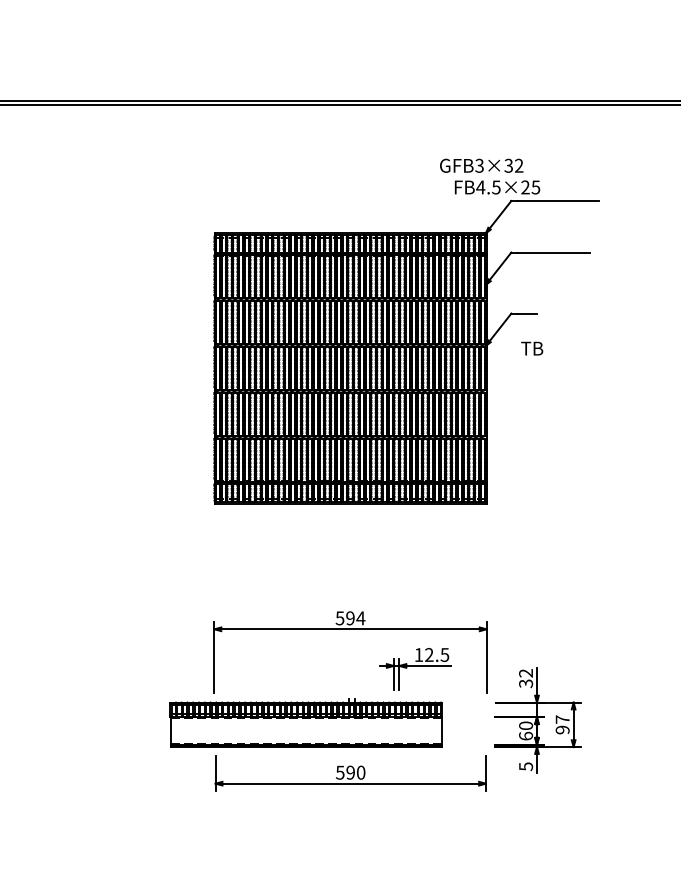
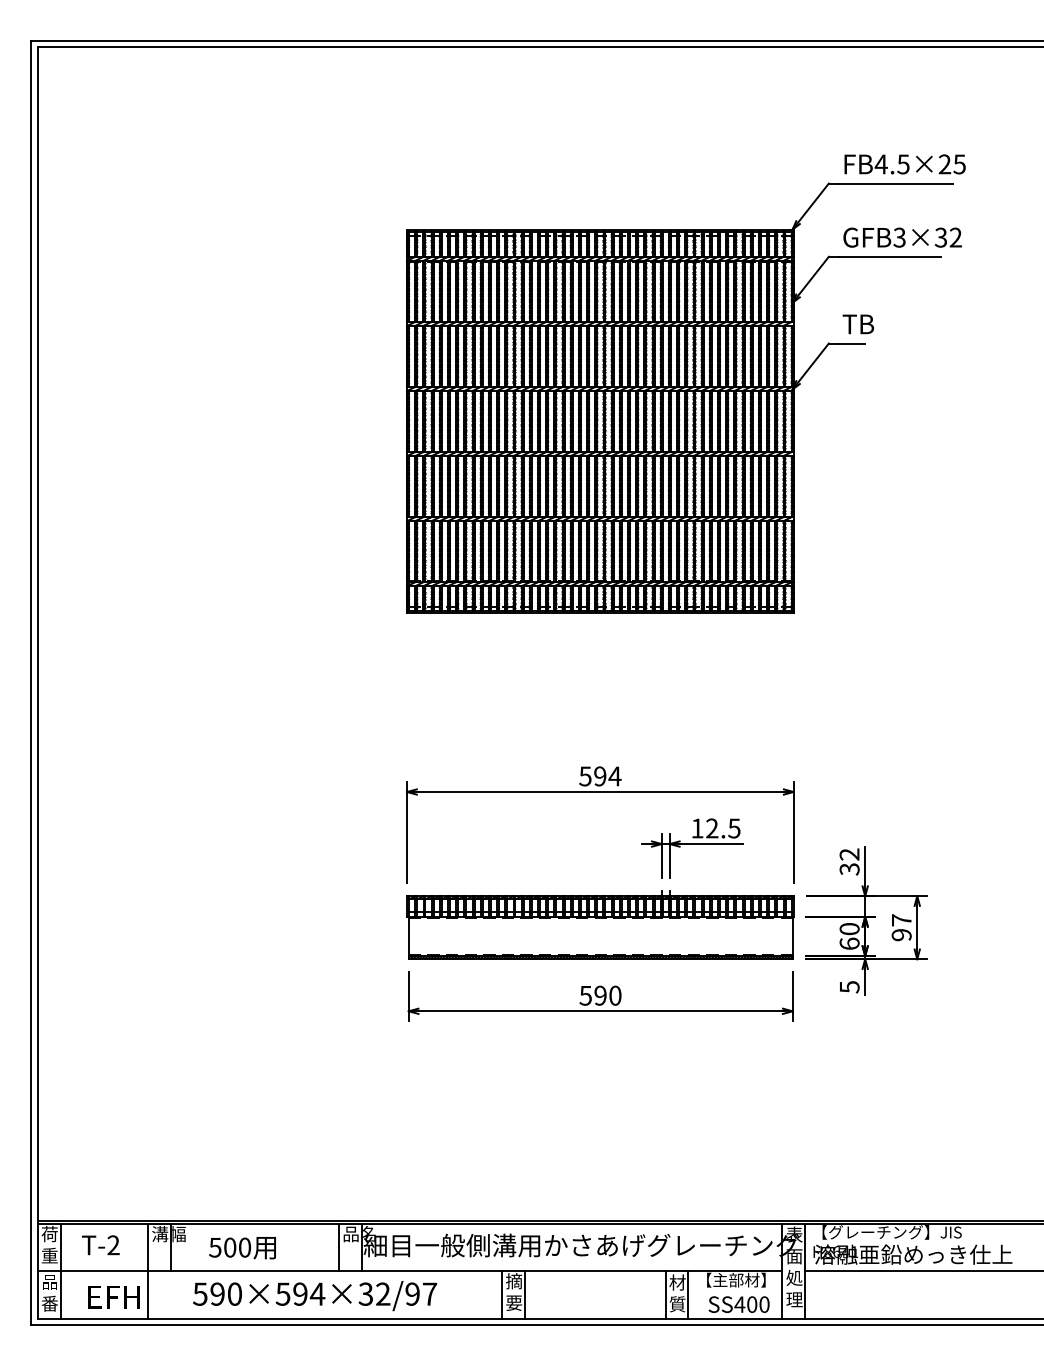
text: (481, 165) -> (902, 237), moved
text: (497, 187) -> (904, 164), moved
text: (531, 348) -> (857, 324), moved
part: (306, 722) -> (600, 924), moved

